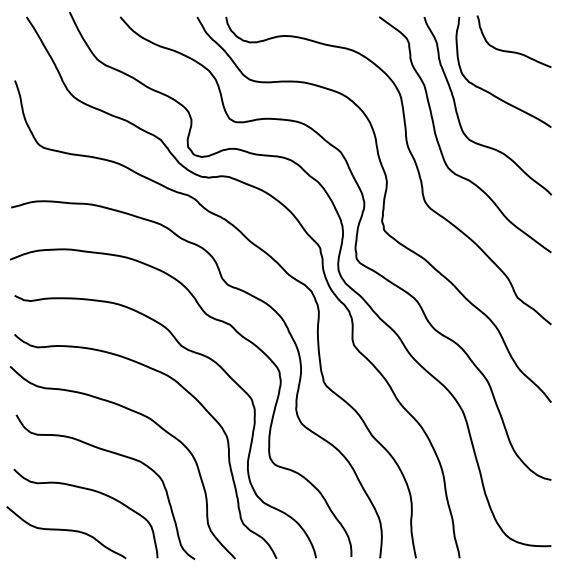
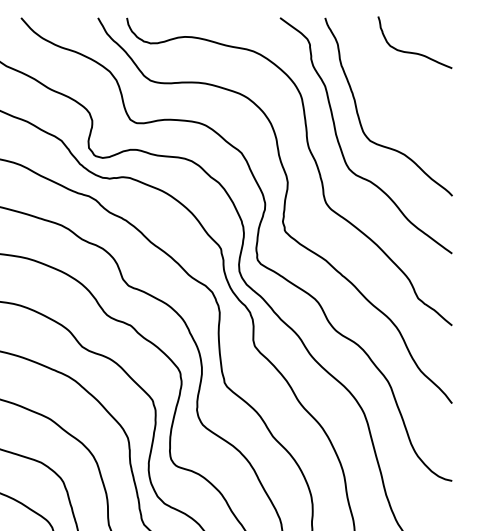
curve: (489, 91) -> (390, 92), removed

